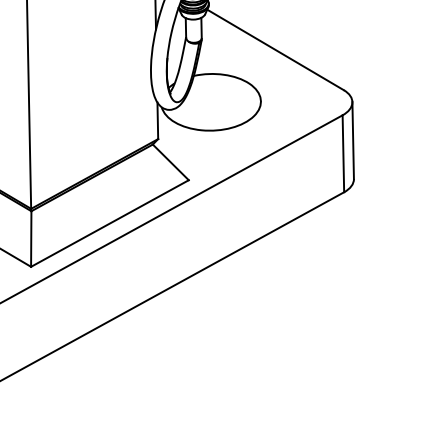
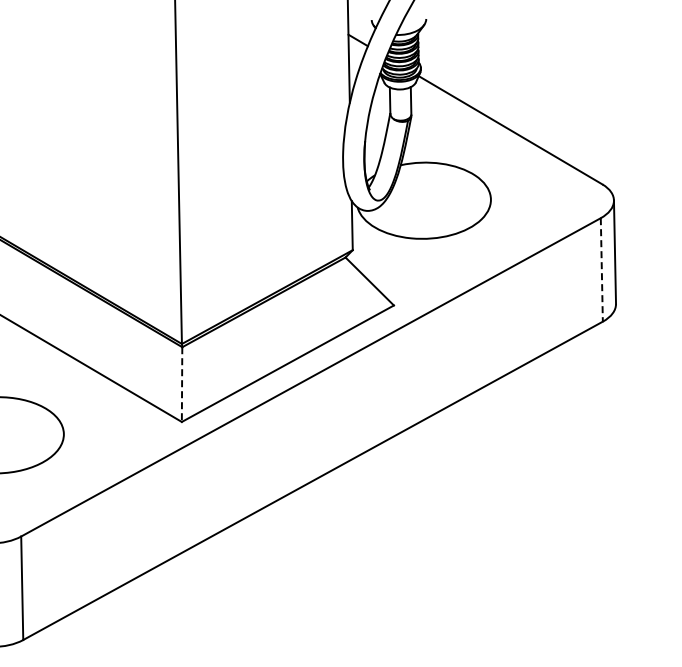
line: (343, 153) -> (601, 269), solid -> dashed
line: (31, 239) -> (182, 385), solid -> dashed

